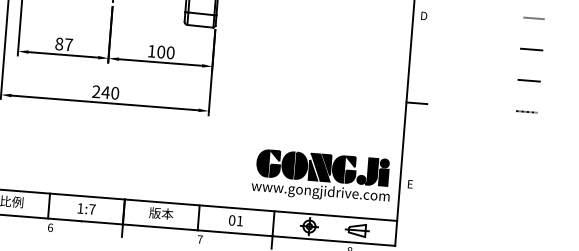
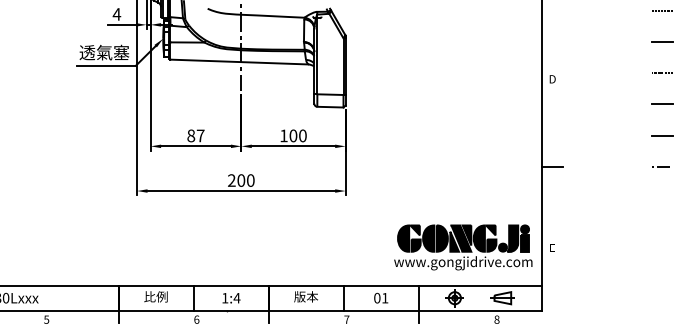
text: (105, 92) -> (241, 180), 240 -> 200
text: (91, 209) -> (236, 298), 1:7 -> 1:4

